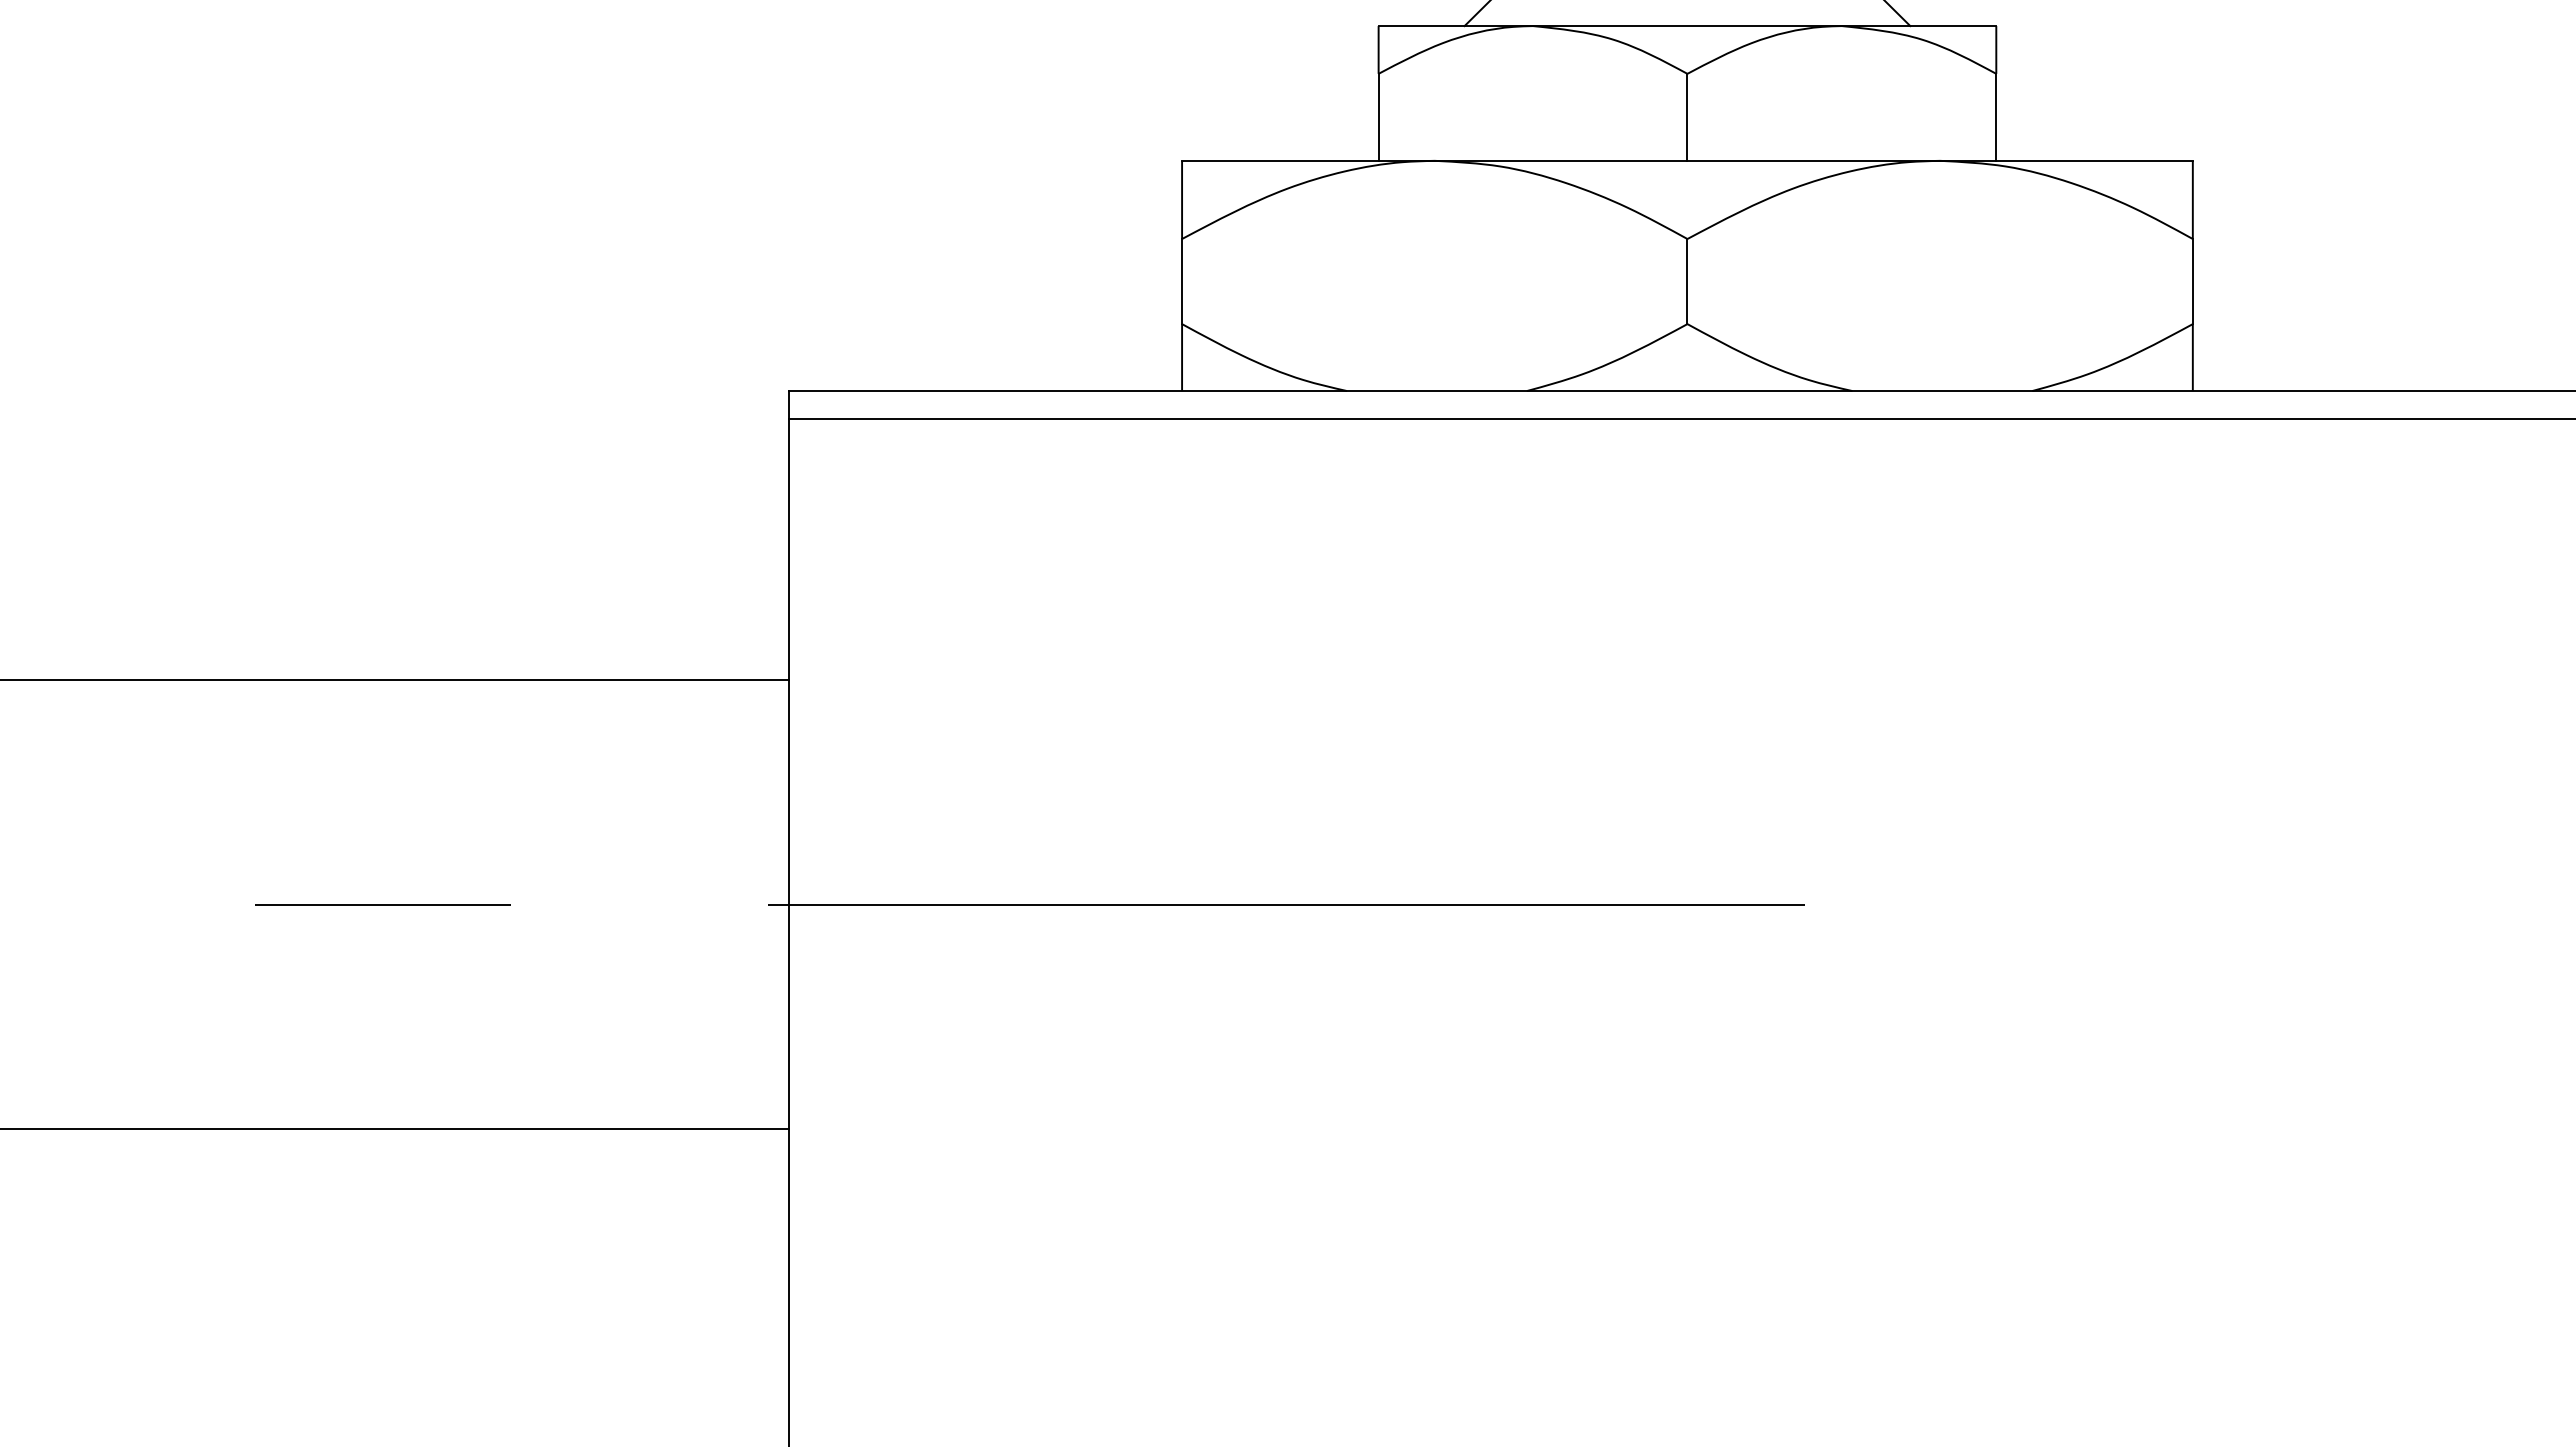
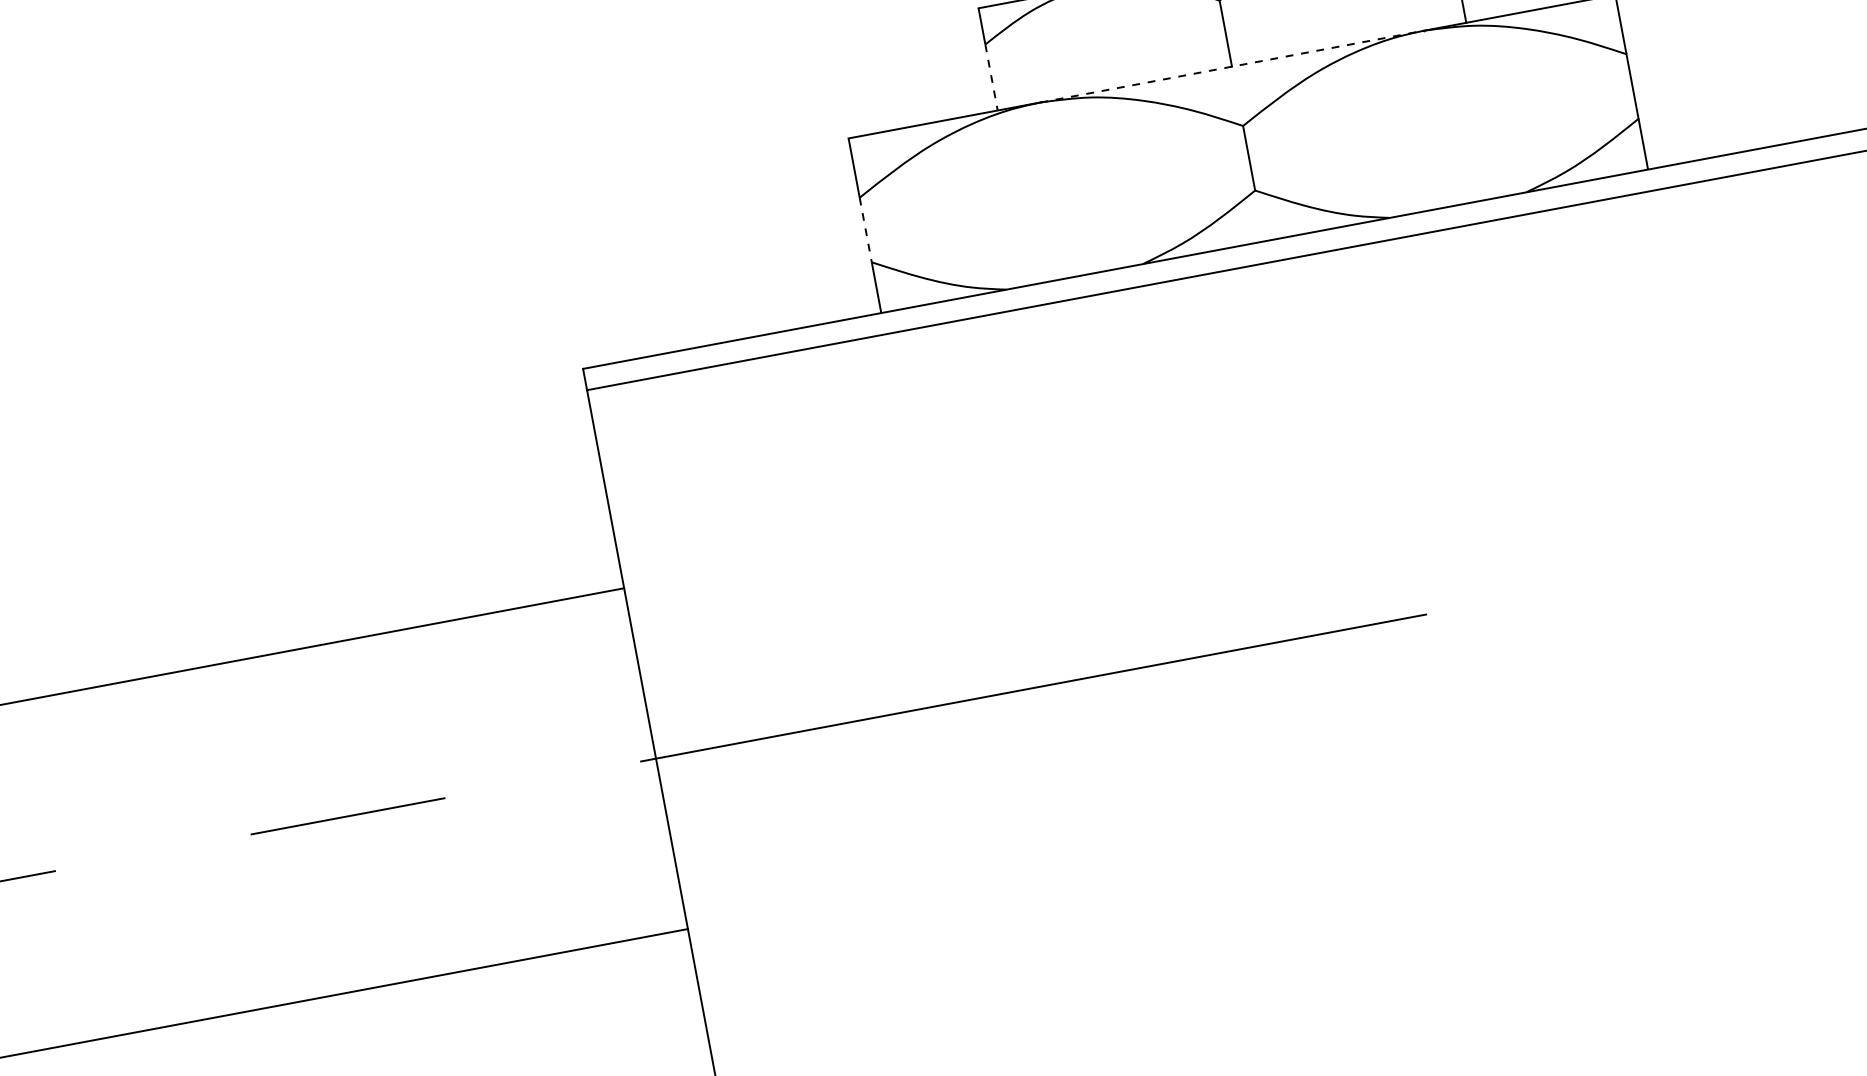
line: (1378, 117) -> (991, 77), solid -> dashed
line: (1687, 160) -> (1231, 66), solid -> dashed
line: (1182, 281) -> (866, 229), solid -> dashed

